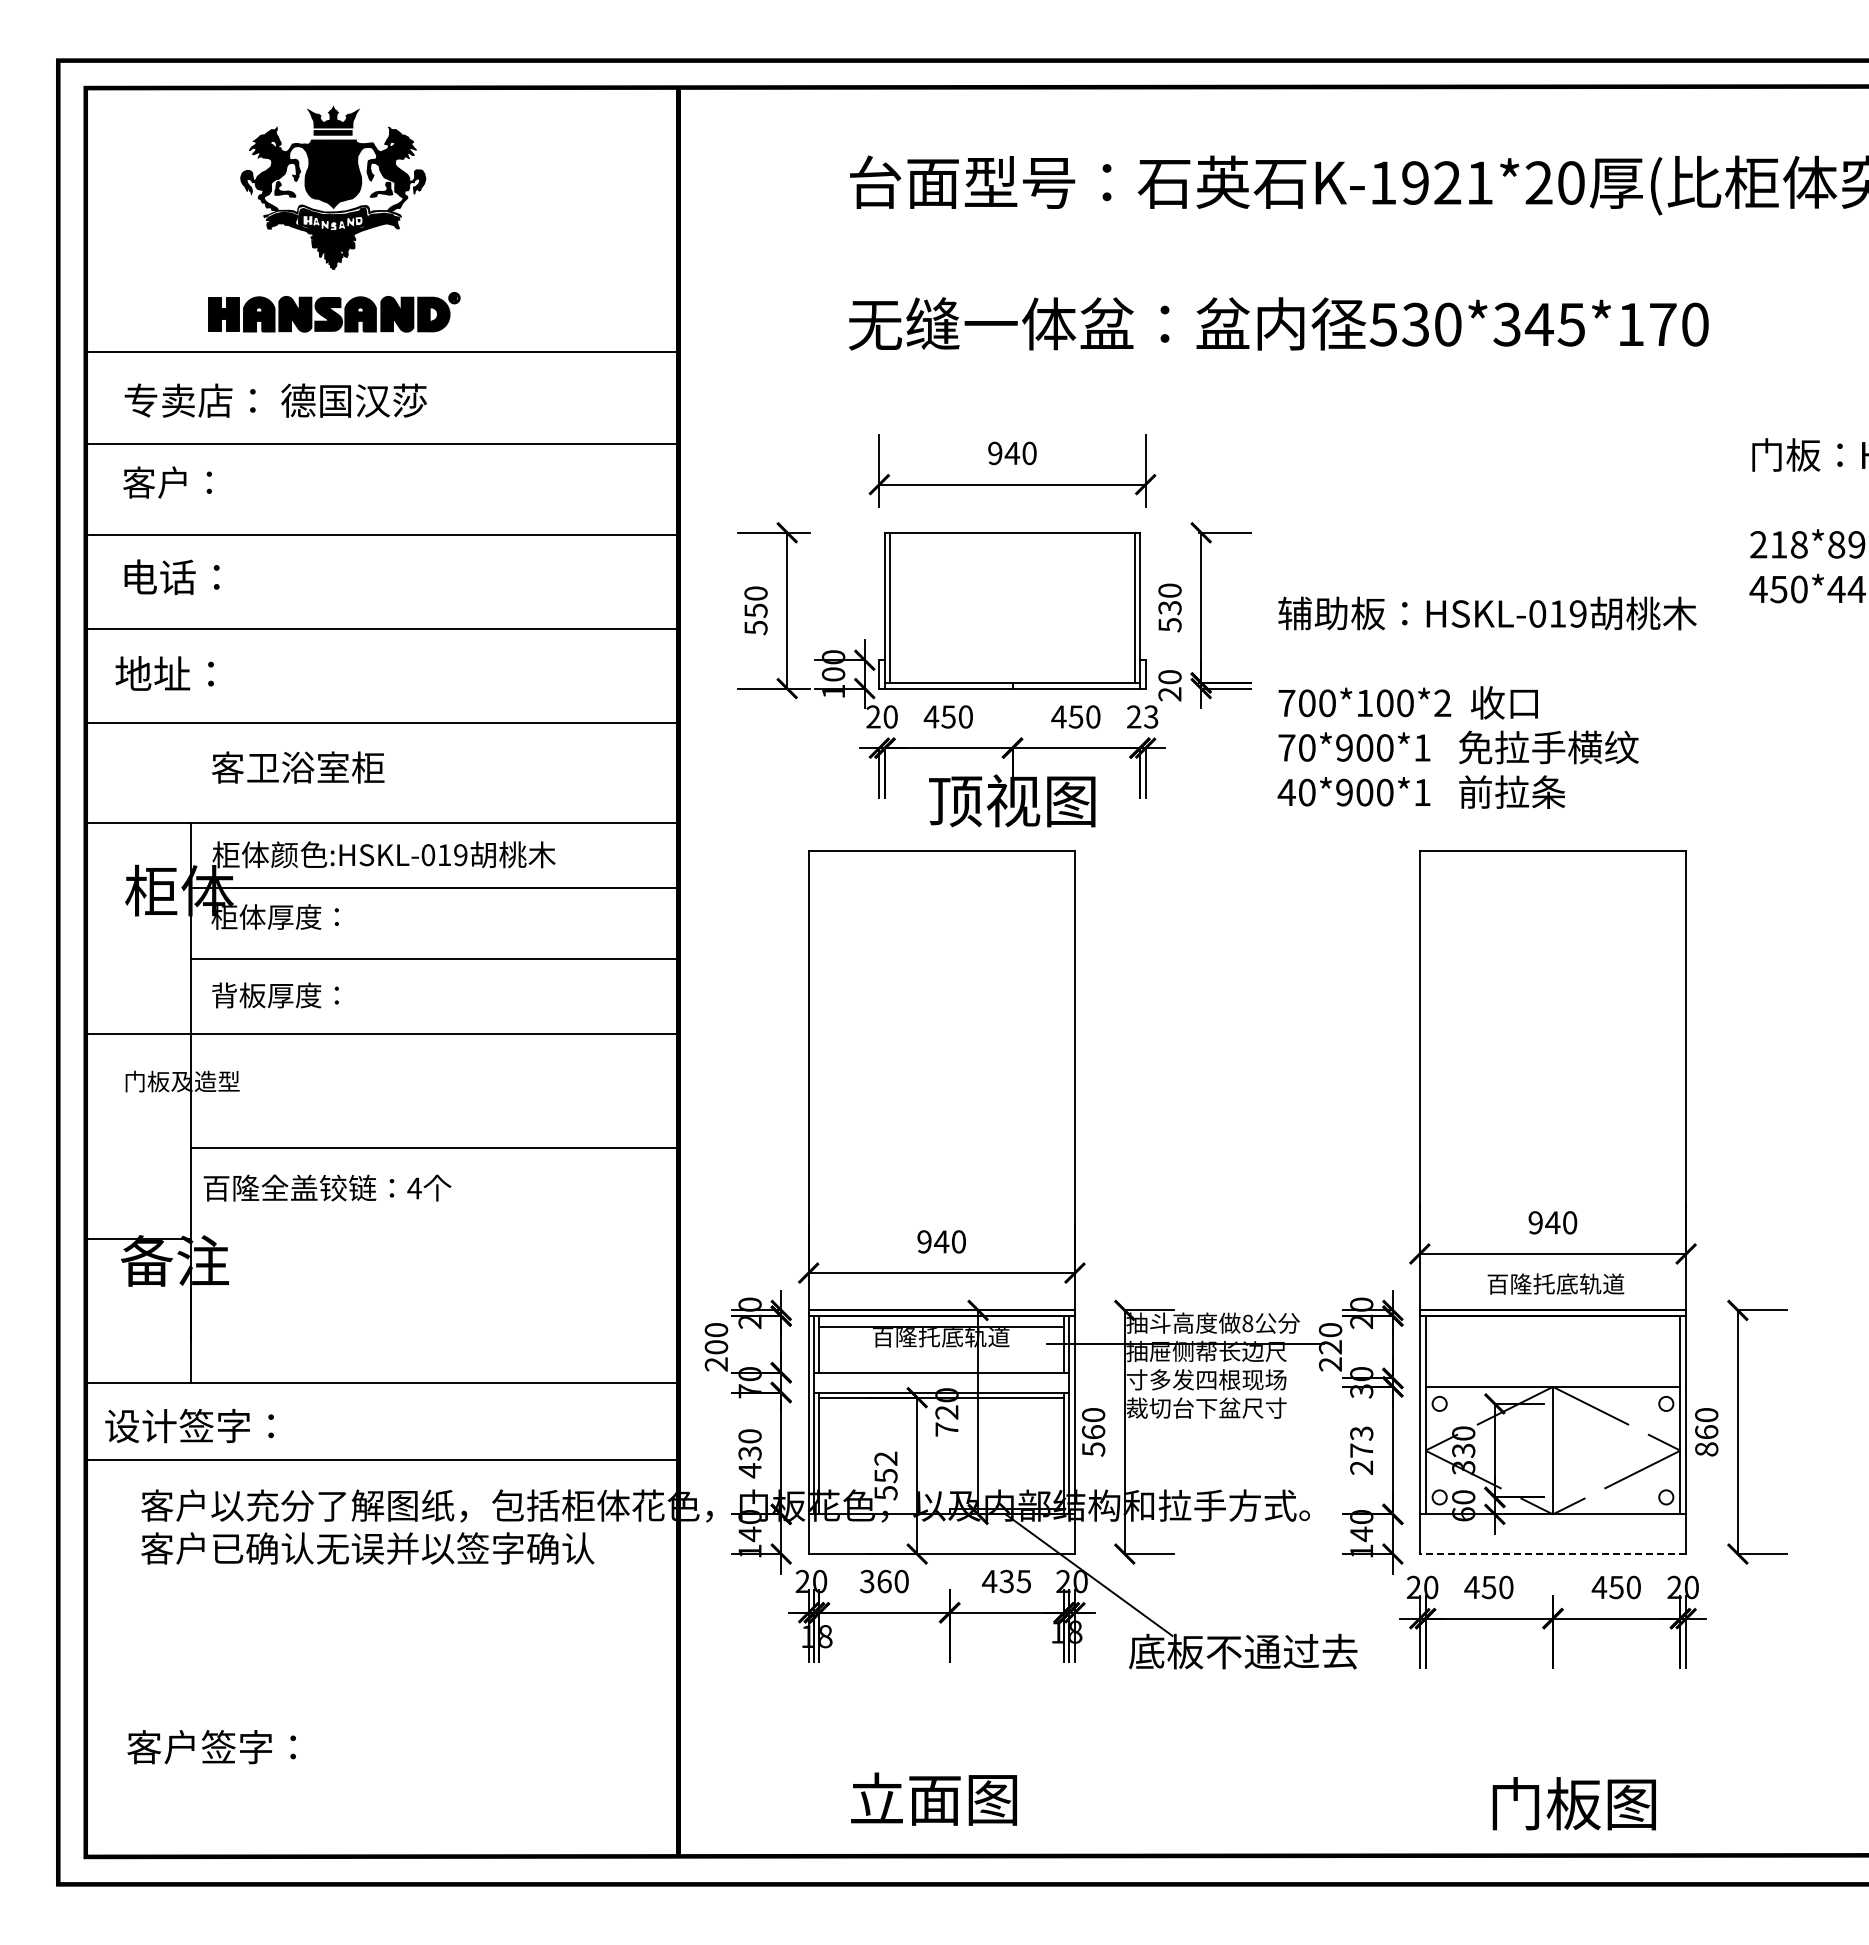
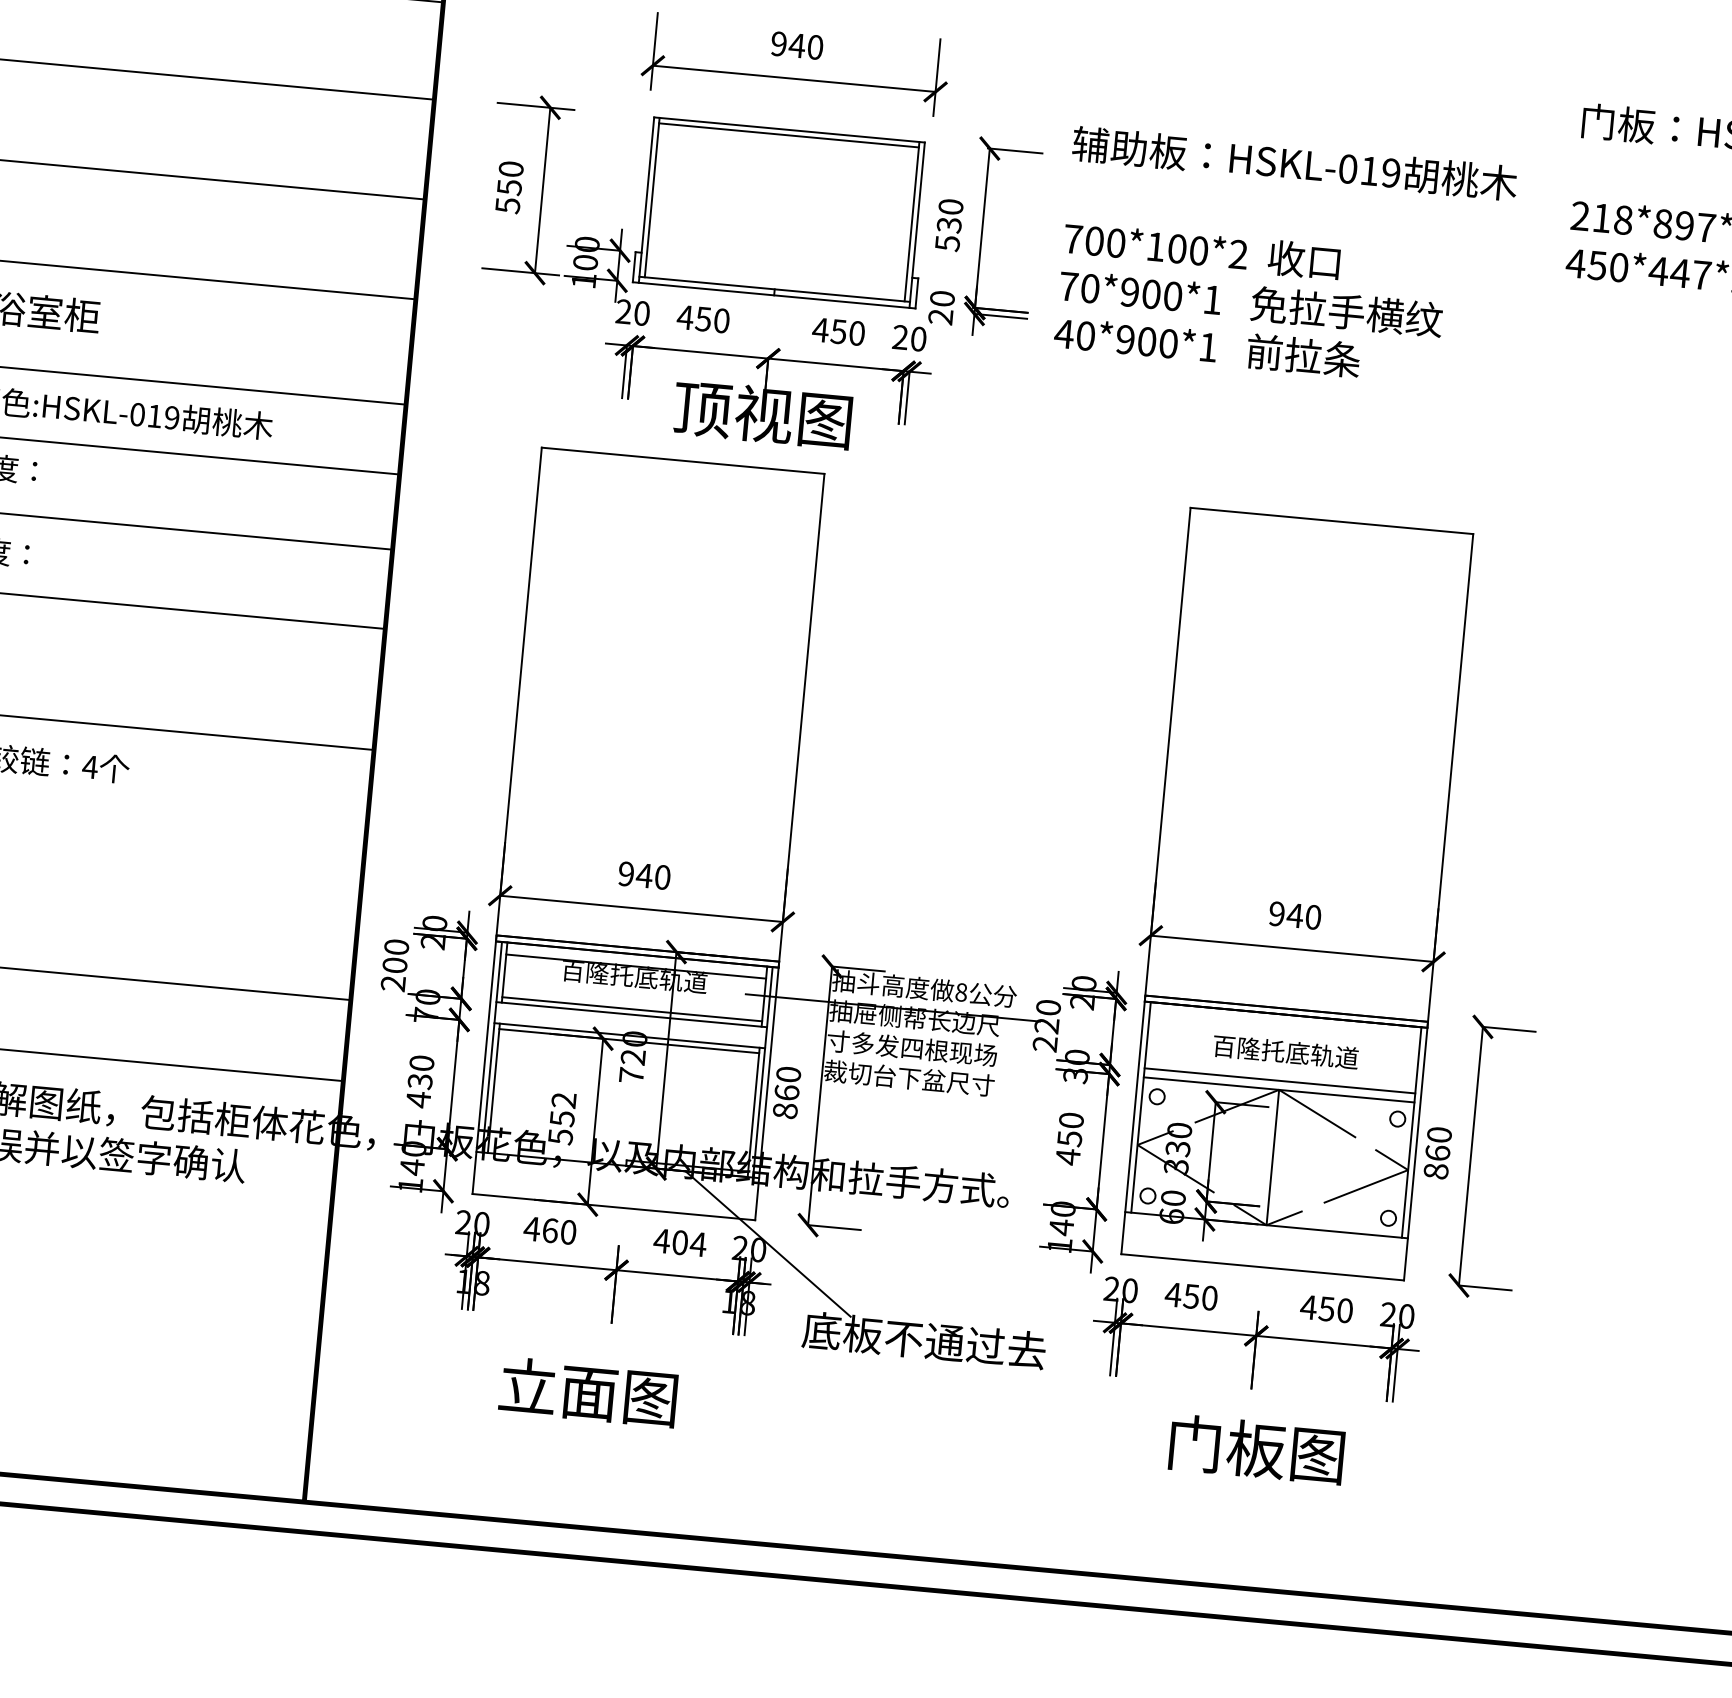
line: (1012, 537) -> (789, 134), added
text: (1486, 702) -> (1285, 258), moved
text: (1151, 716) -> (918, 338), 23 -> 20
text: (1555, 1283) -> (1285, 1051), moved
line: (941, 1367) -> (631, 1009), added
line: (1552, 1378) -> (1279, 1080), added
text: (1093, 1449) -> (785, 1111), 560 -> 860
text: (1361, 1450) -> (1069, 1138), 273 -> 450
line: (1552, 1554) -> (1262, 1267), dashed -> solid
text: (866, 1581) -> (531, 1228), 360 -> 460
text: (1015, 1581) -> (689, 1243), 435 -> 404
text: (933, 1798) -> (587, 1391), moved
text: (1573, 1803) -> (1255, 1449), moved

